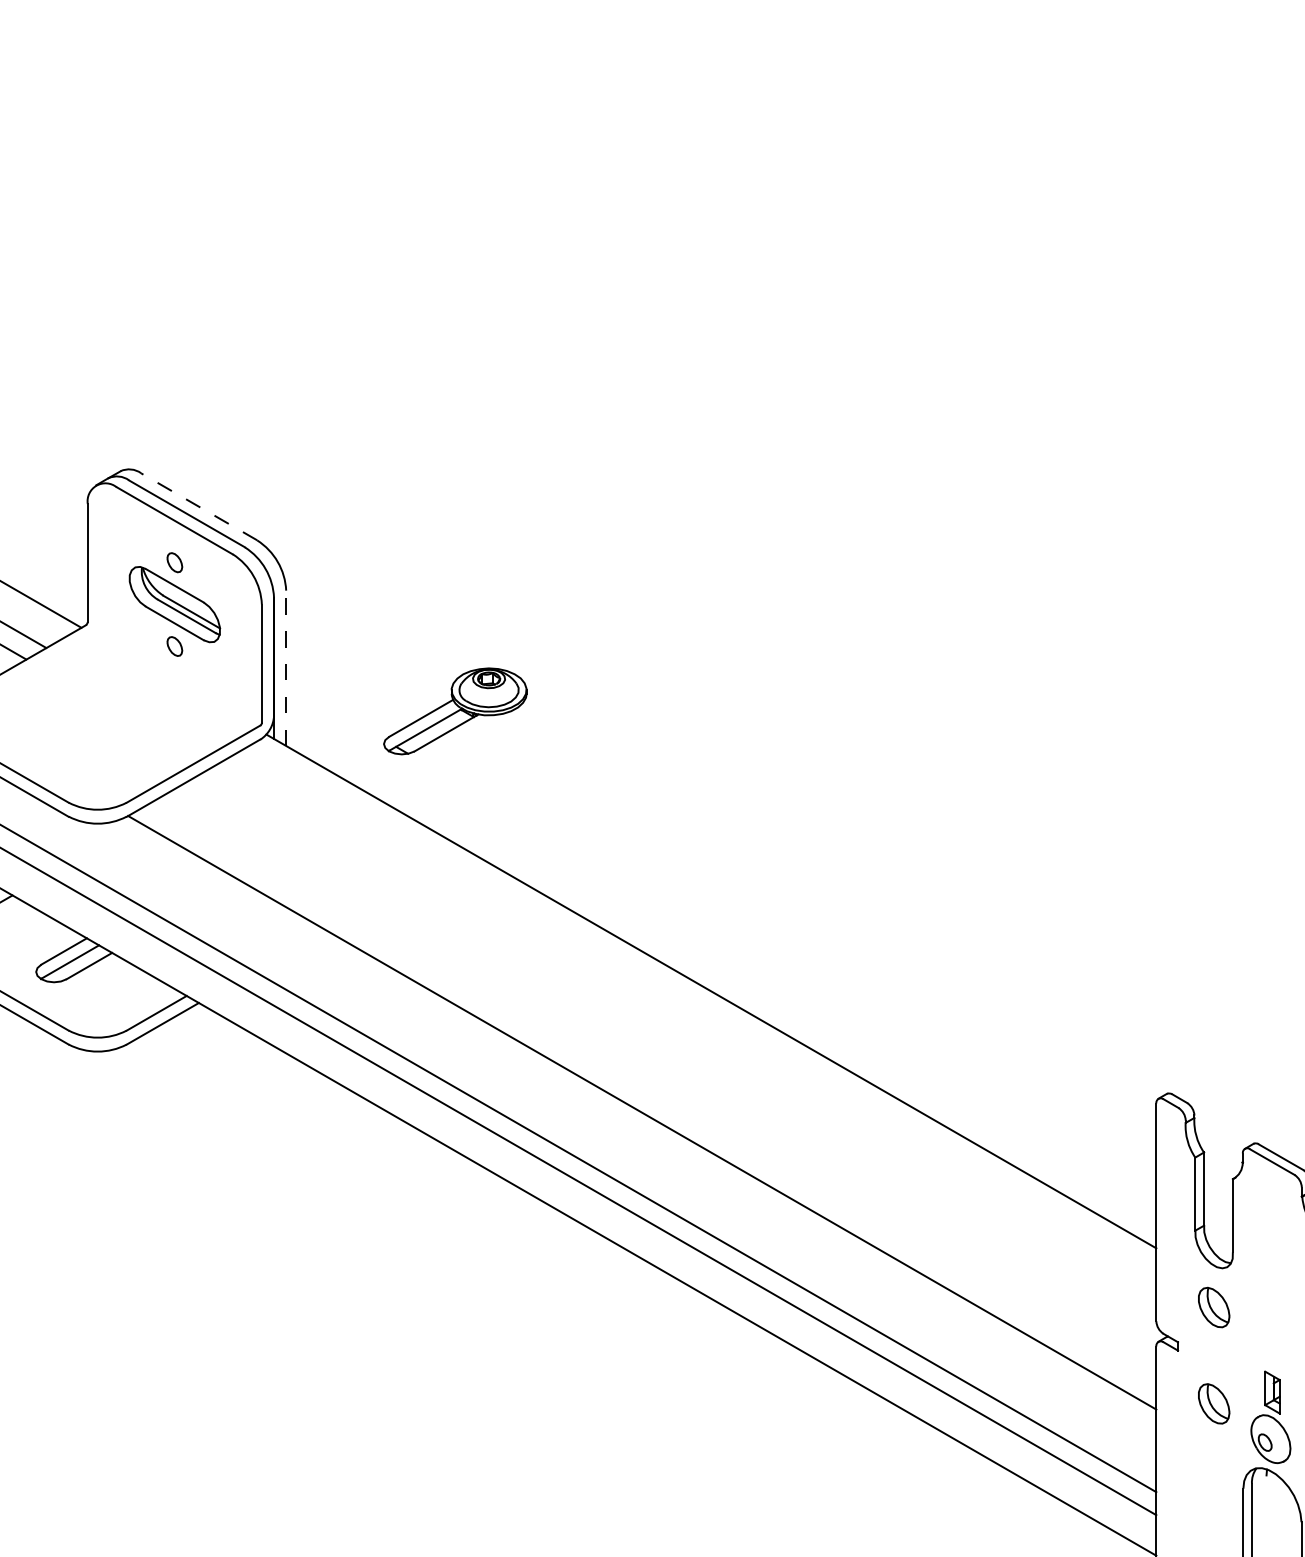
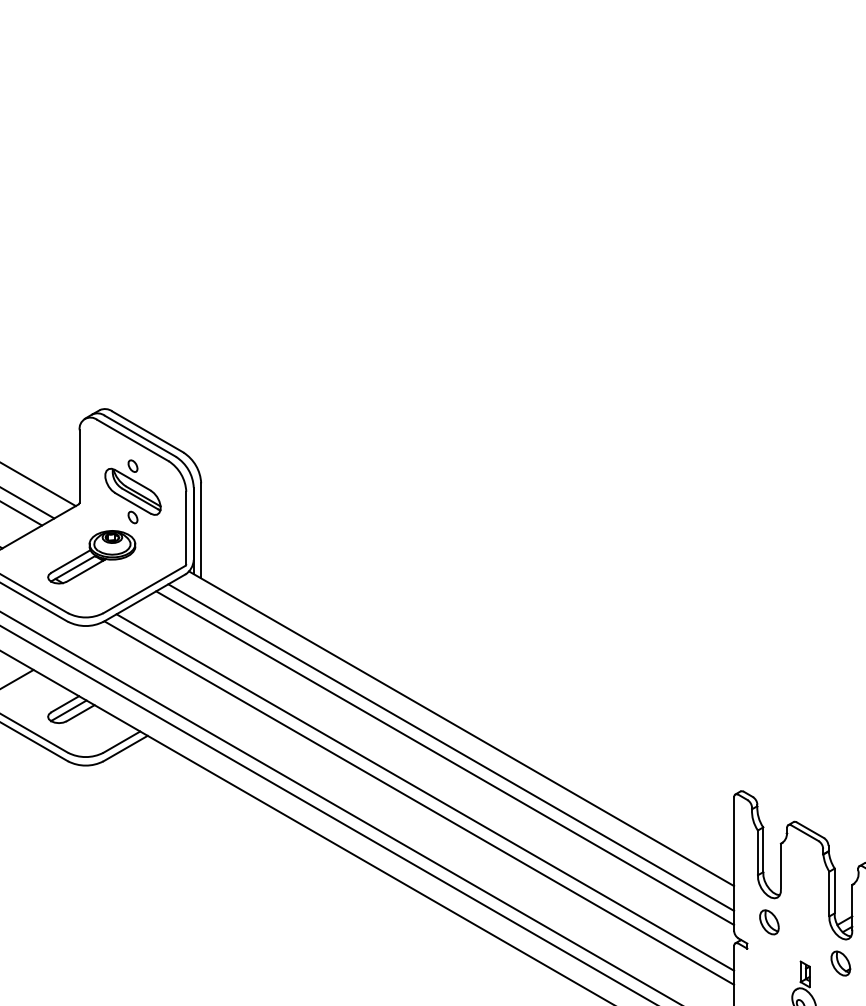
line: (198, 506) -> (147, 431), dashed -> solid
line: (286, 667) -> (201, 530), dashed -> solid
part: (454, 711) -> (91, 557), moved
line: (694, 1022) -> (451, 747), added
line: (685, 1038) -> (445, 757), added
line: (652, 1095) -> (425, 792), added
part: (1214, 1404) -> (769, 981), removed

